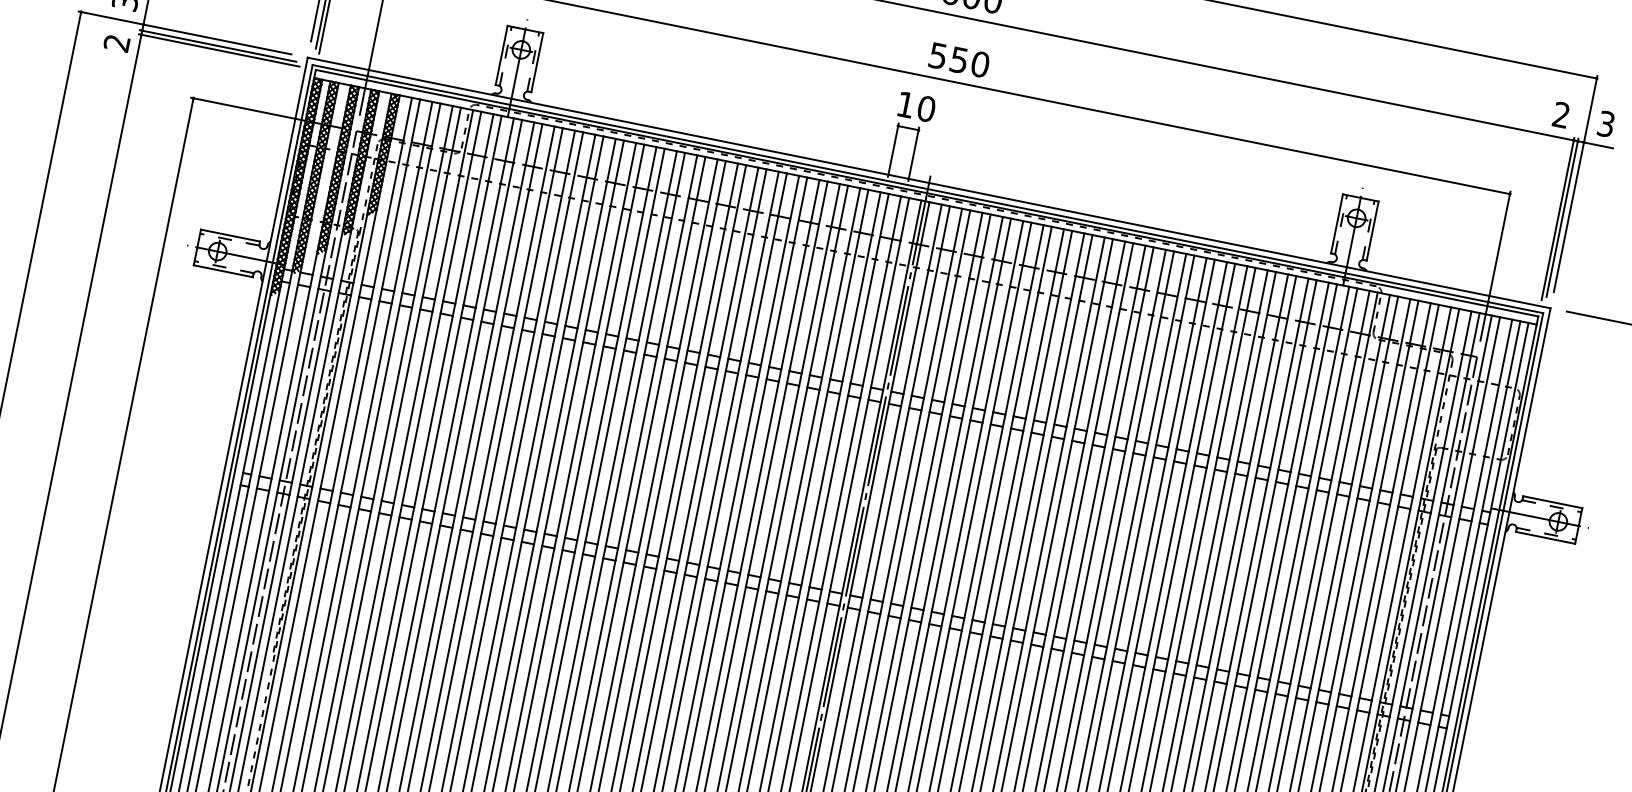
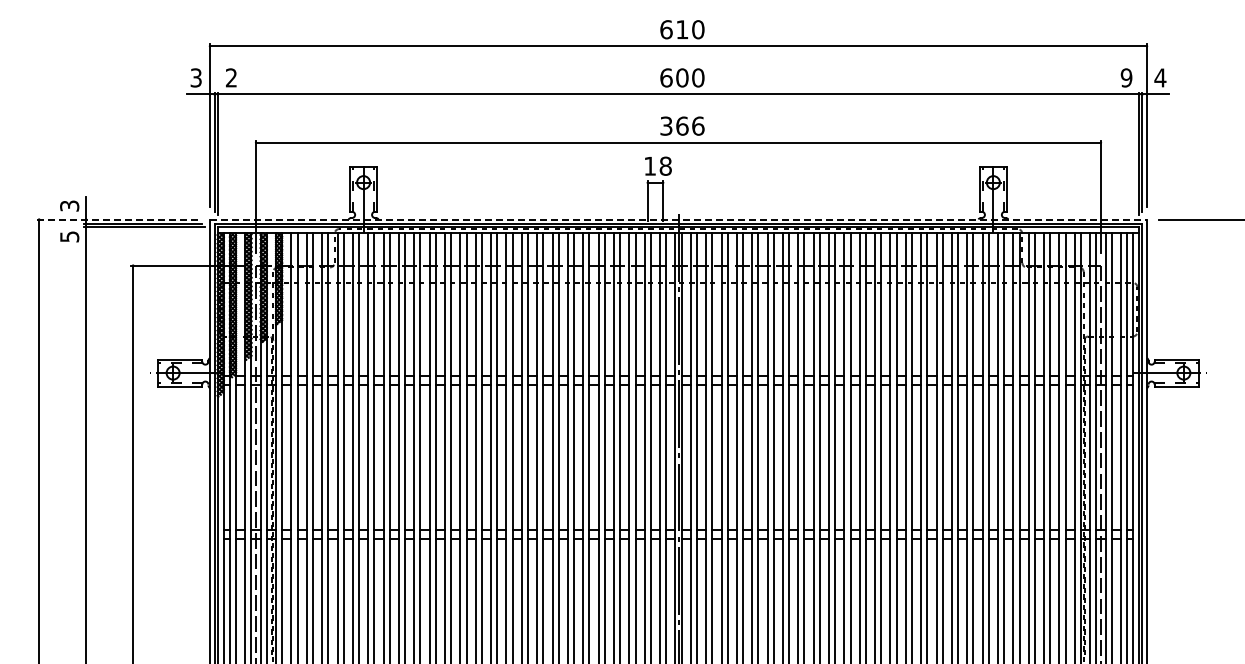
line: (186, 33) -> (118, 219), solid -> dashed
text: (116, 42) -> (69, 236), 2 -> 5
text: (959, 59) -> (682, 125), 550 -> 366
text: (926, 109) -> (665, 166), 10 -> 18
text: (1561, 114) -> (1126, 77), 2 -> 9
text: (1606, 123) -> (1160, 77), 3 -> 4
line: (930, 183) -> (679, 219), solid -> dashed

